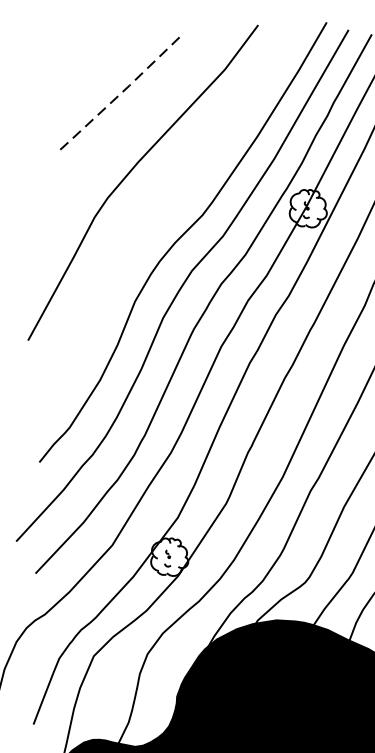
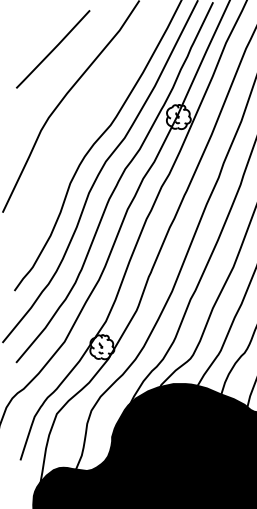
line: (121, 93) -> (53, 49), dashed -> solid

